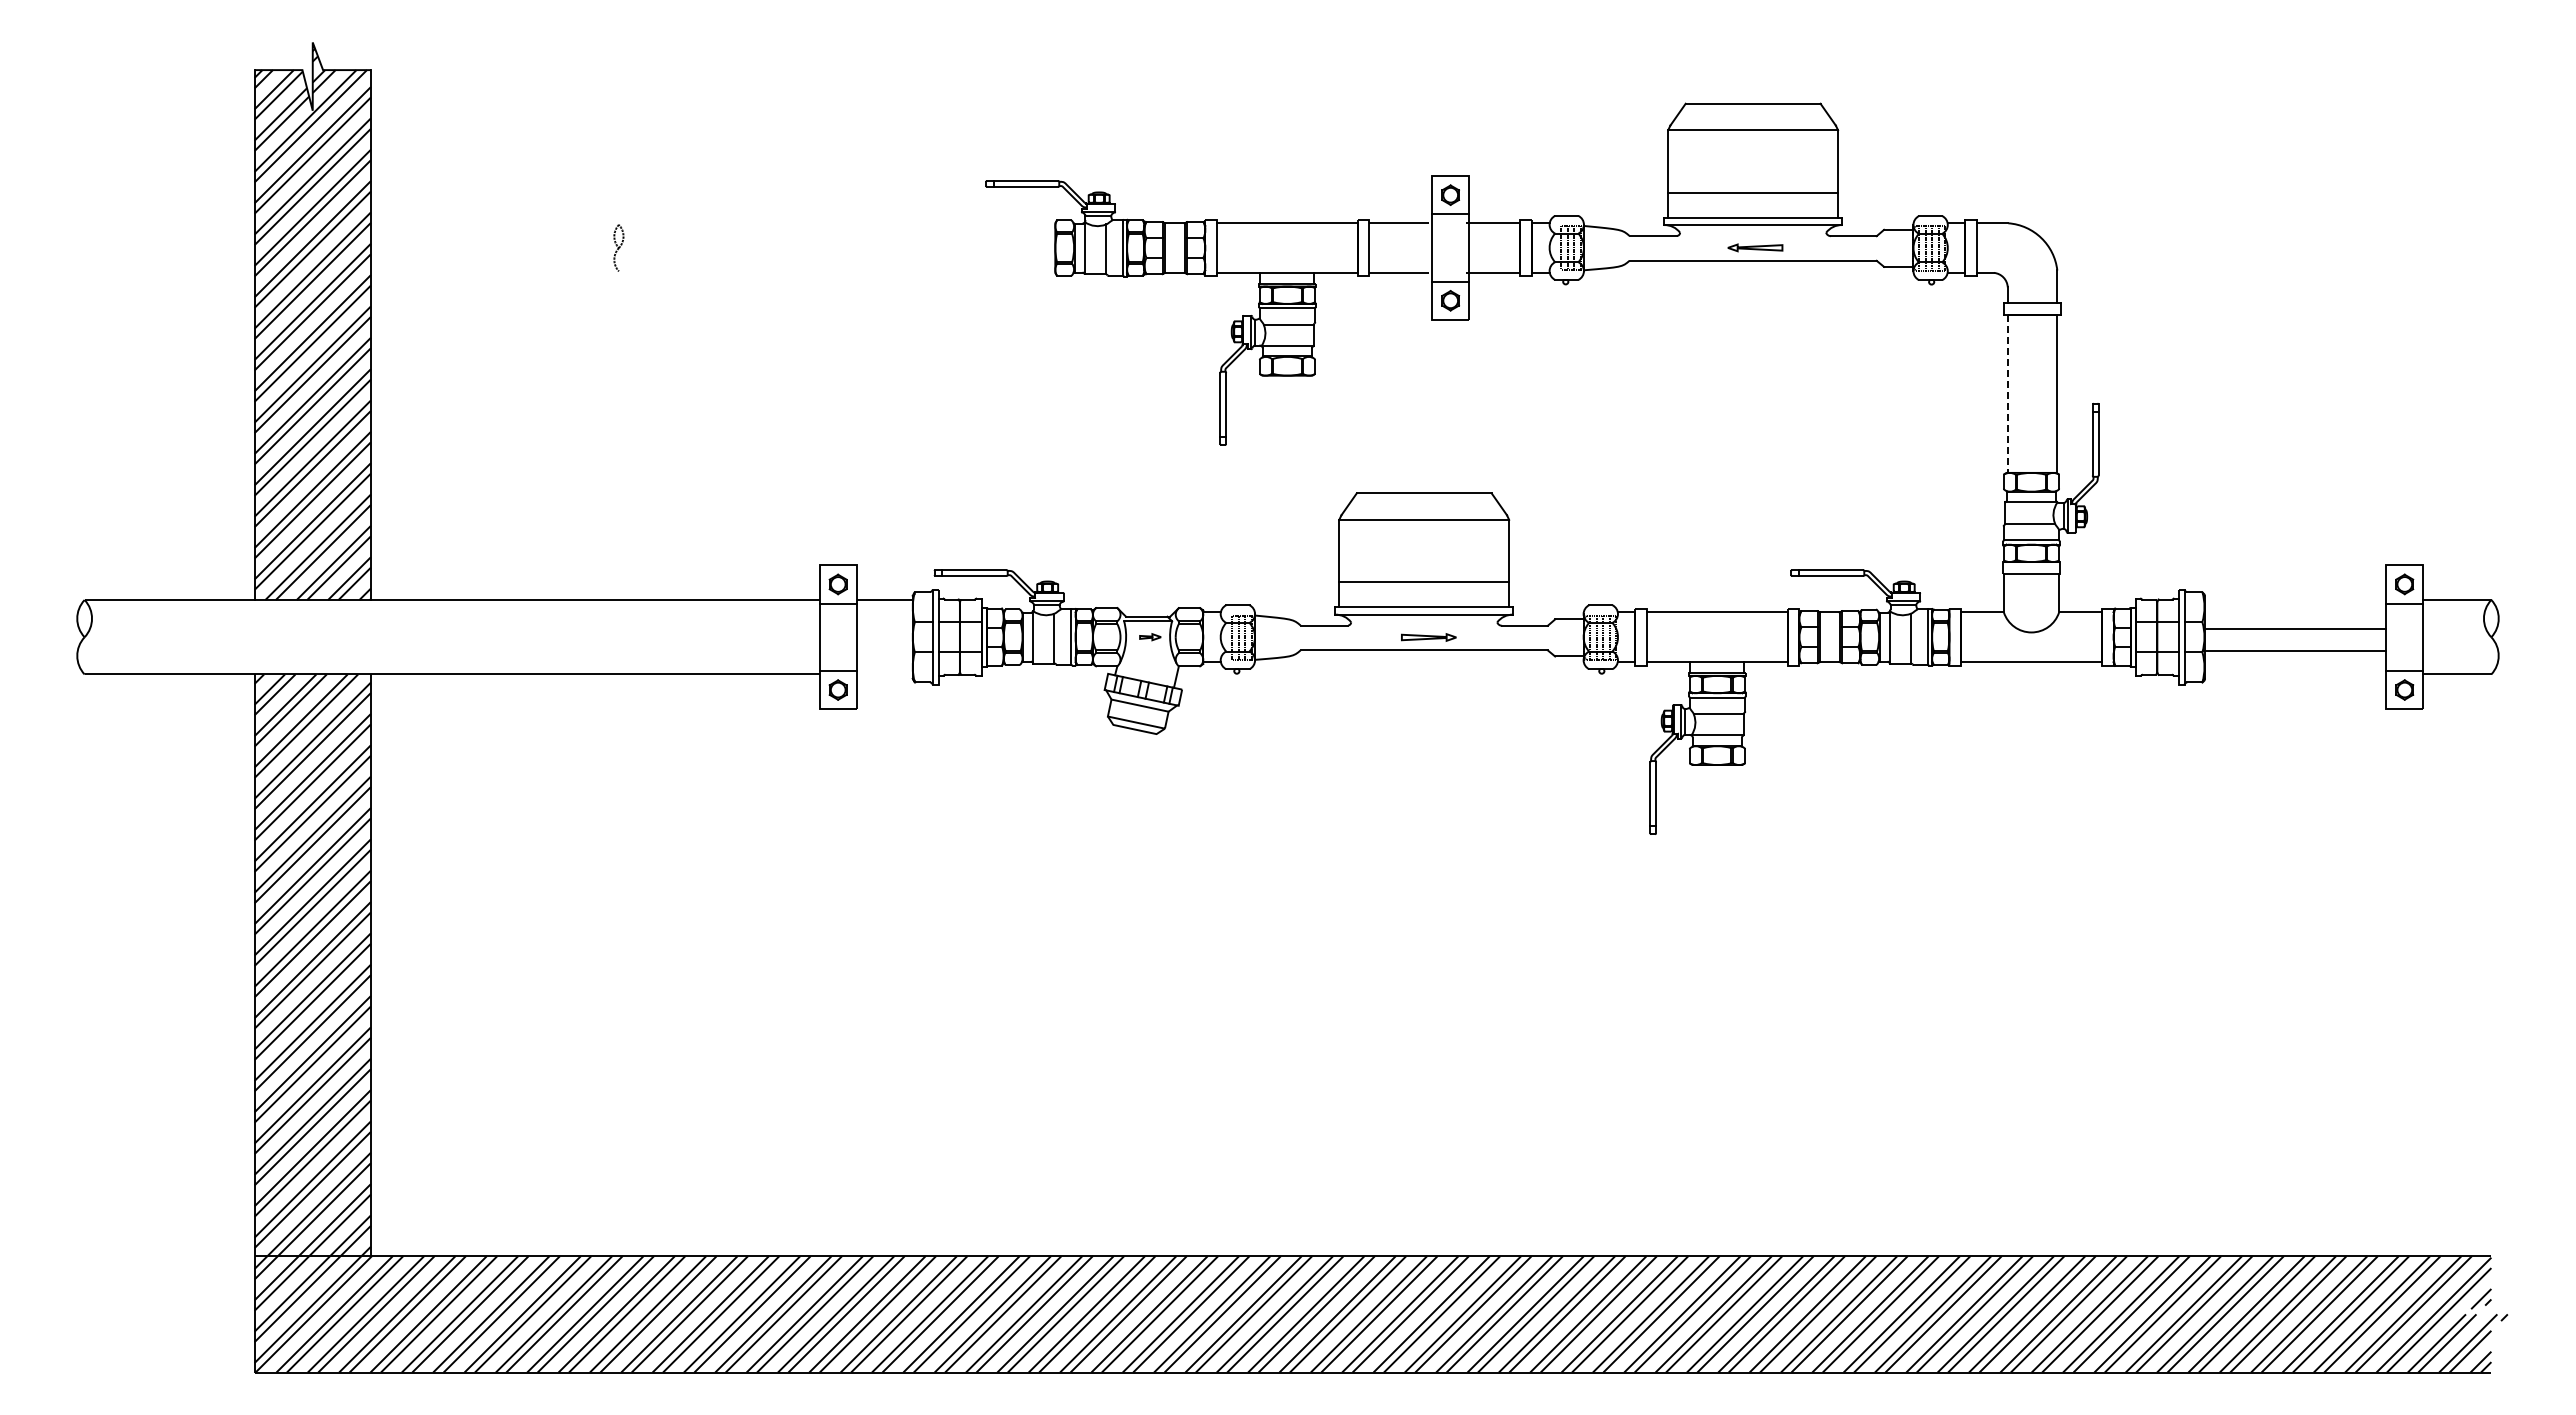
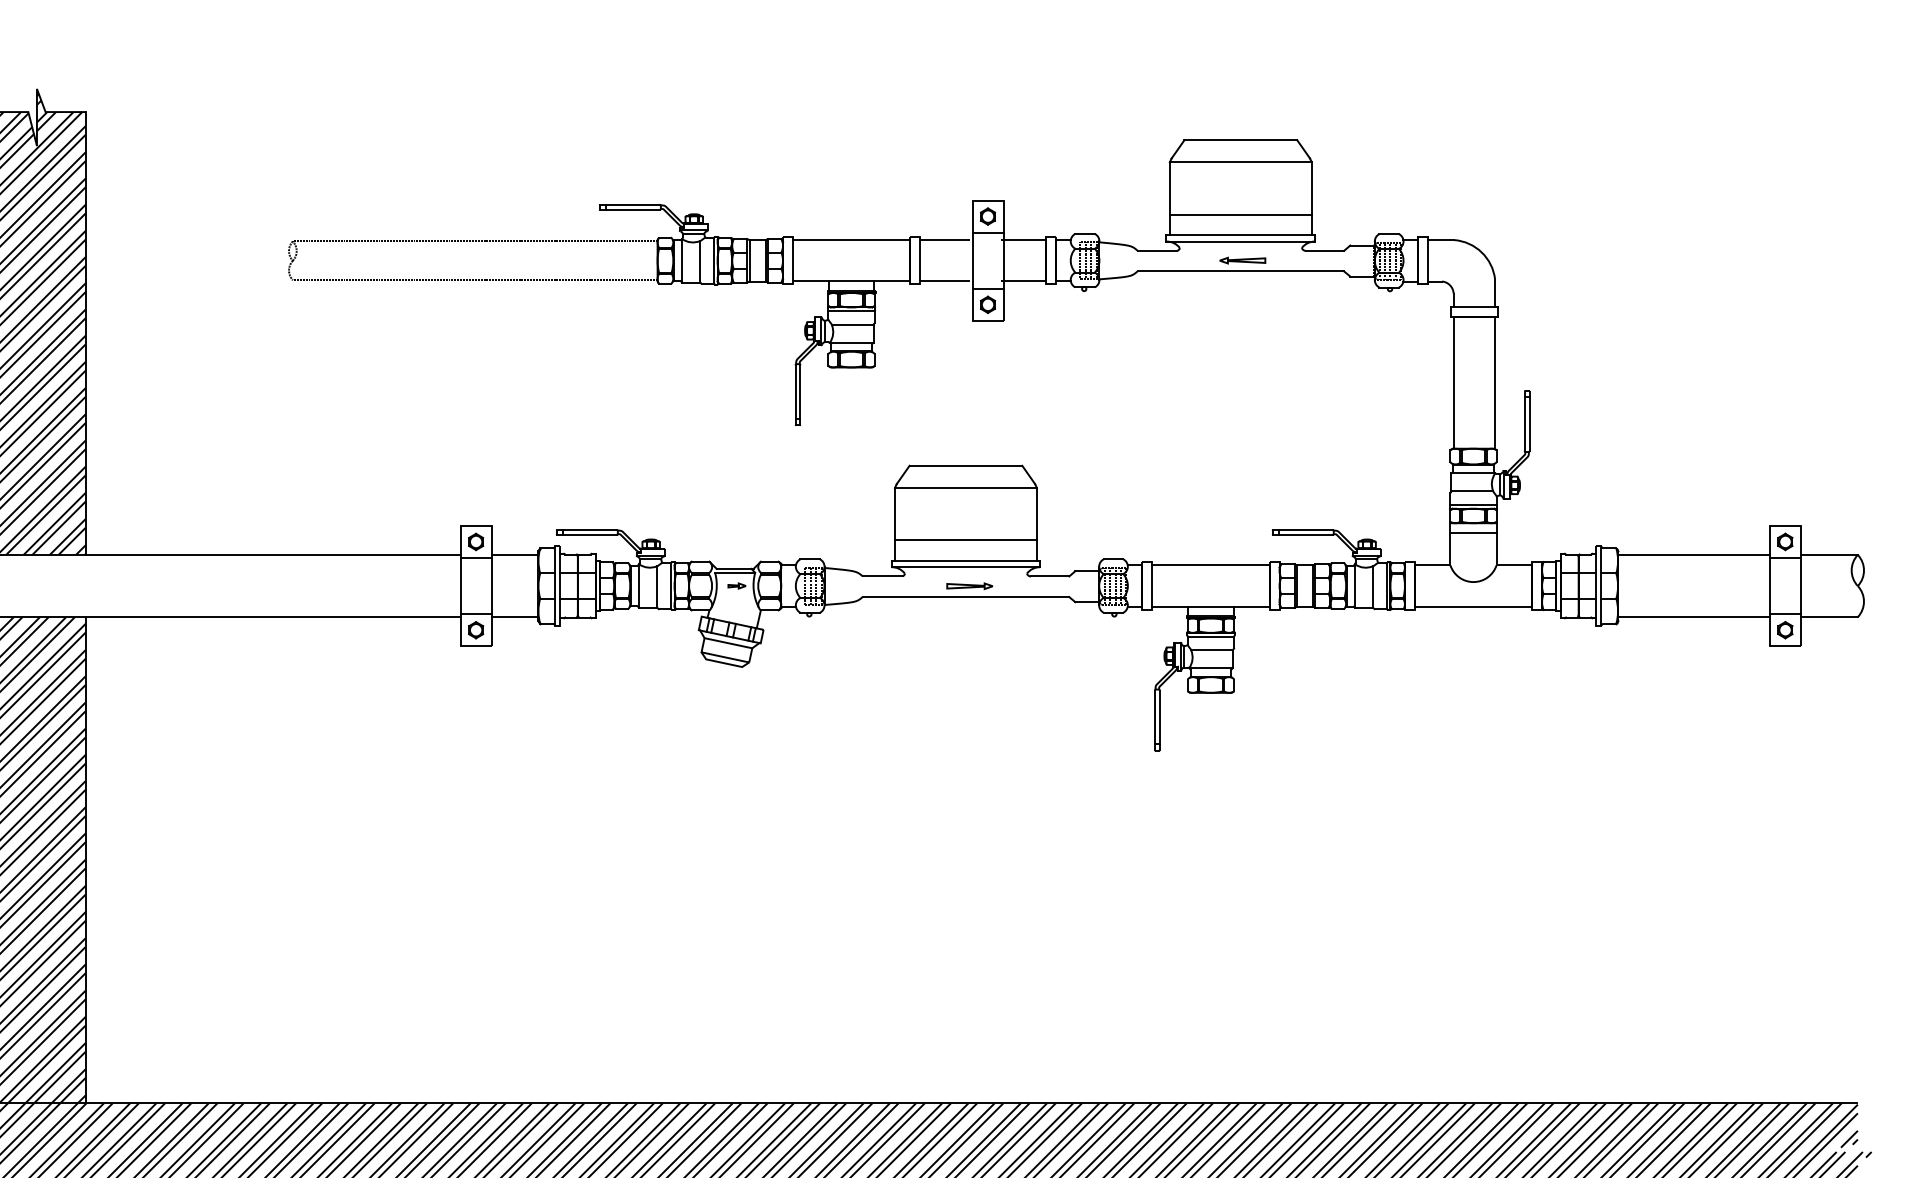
line: (836, 224) -> (474, 241), added
line: (836, 271) -> (474, 280), added
line: (2007, 394) -> (1453, 383), dashed -> solid
line: (2295, 629) -> (1694, 617), moved
line: (2295, 651) -> (1694, 555), moved
line: (884, 674) -> (514, 617), added

